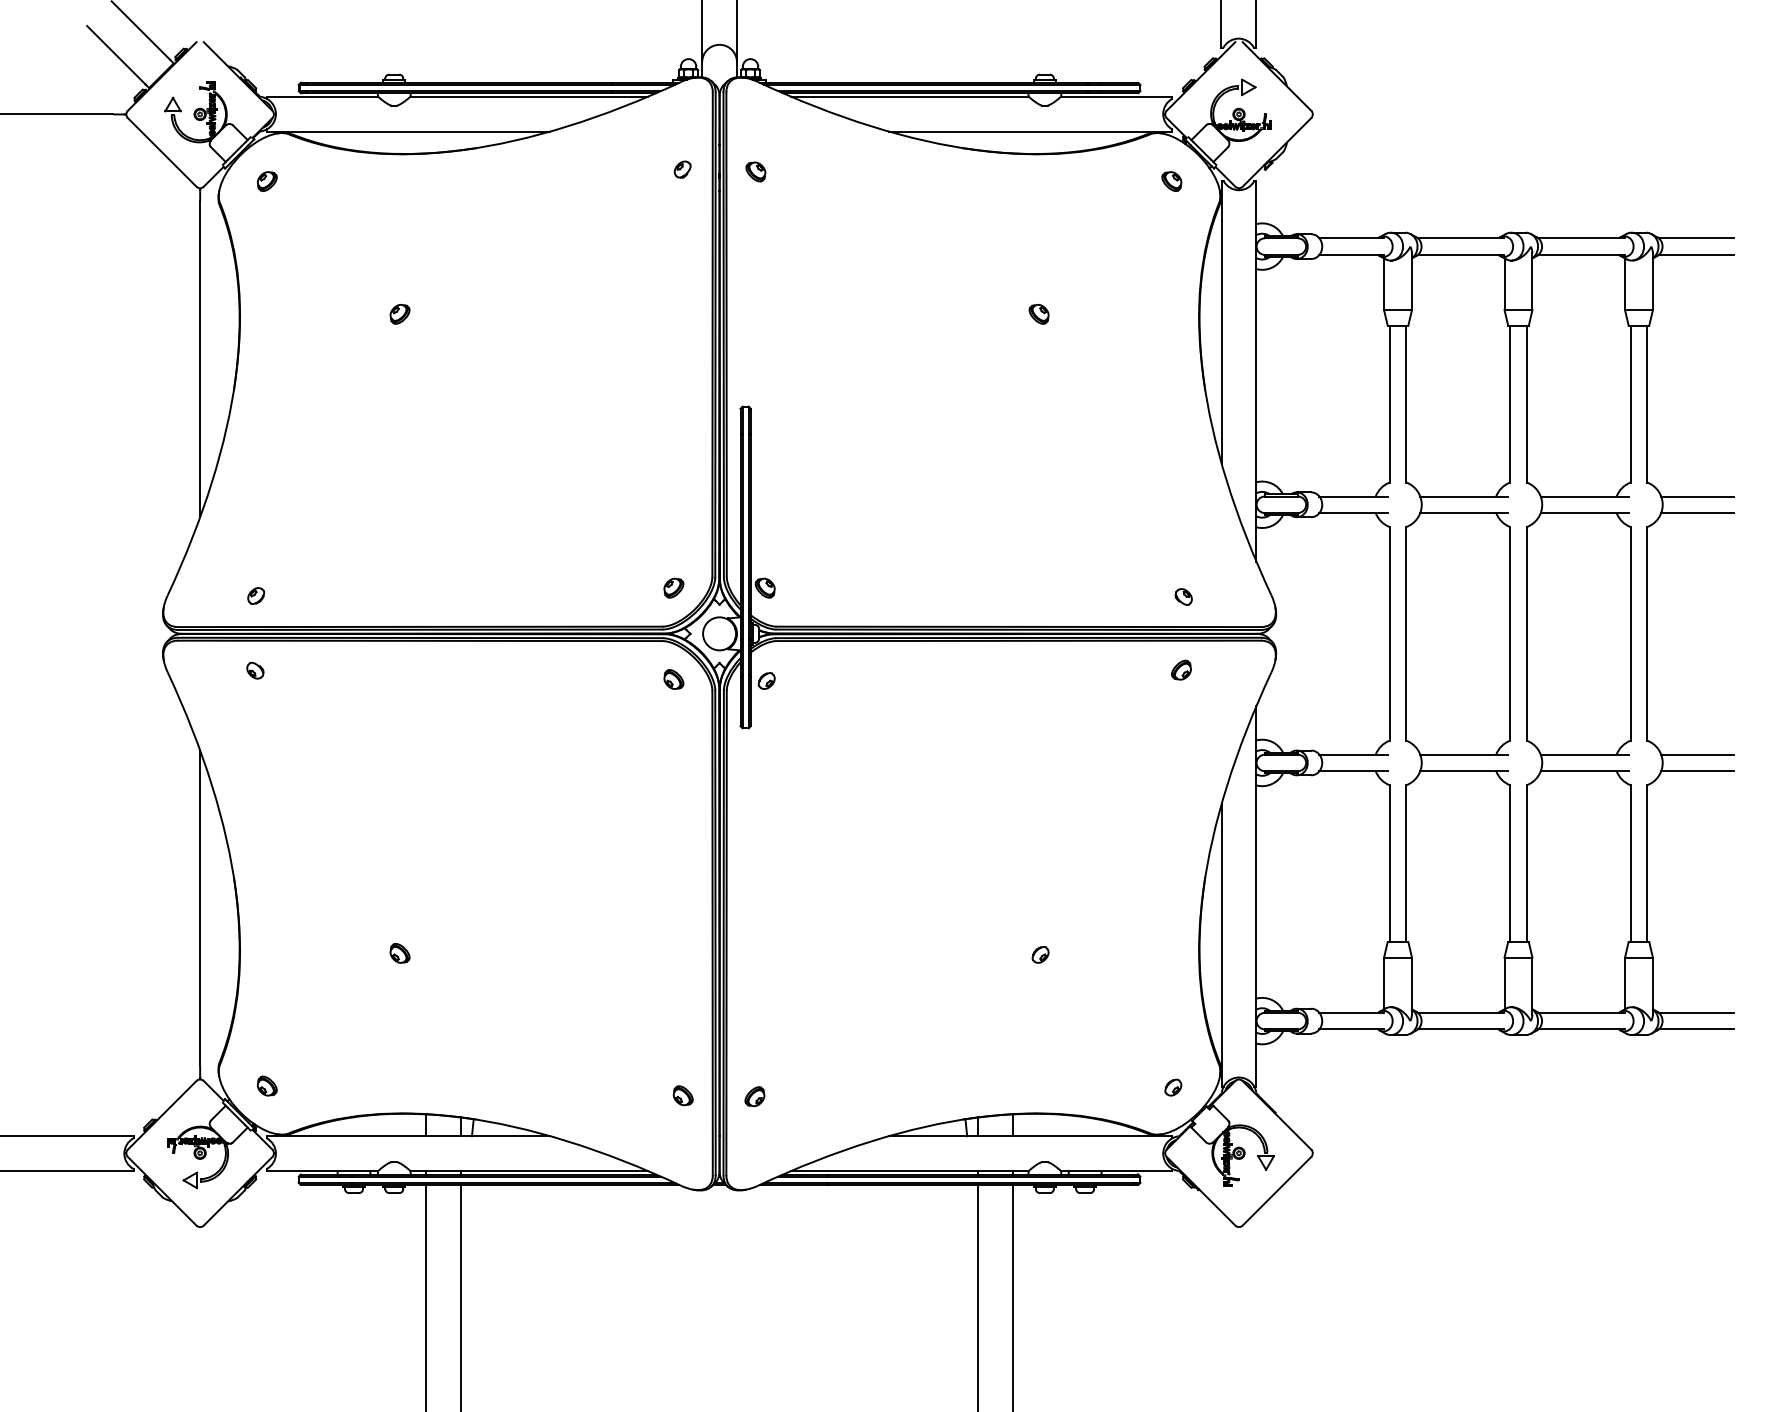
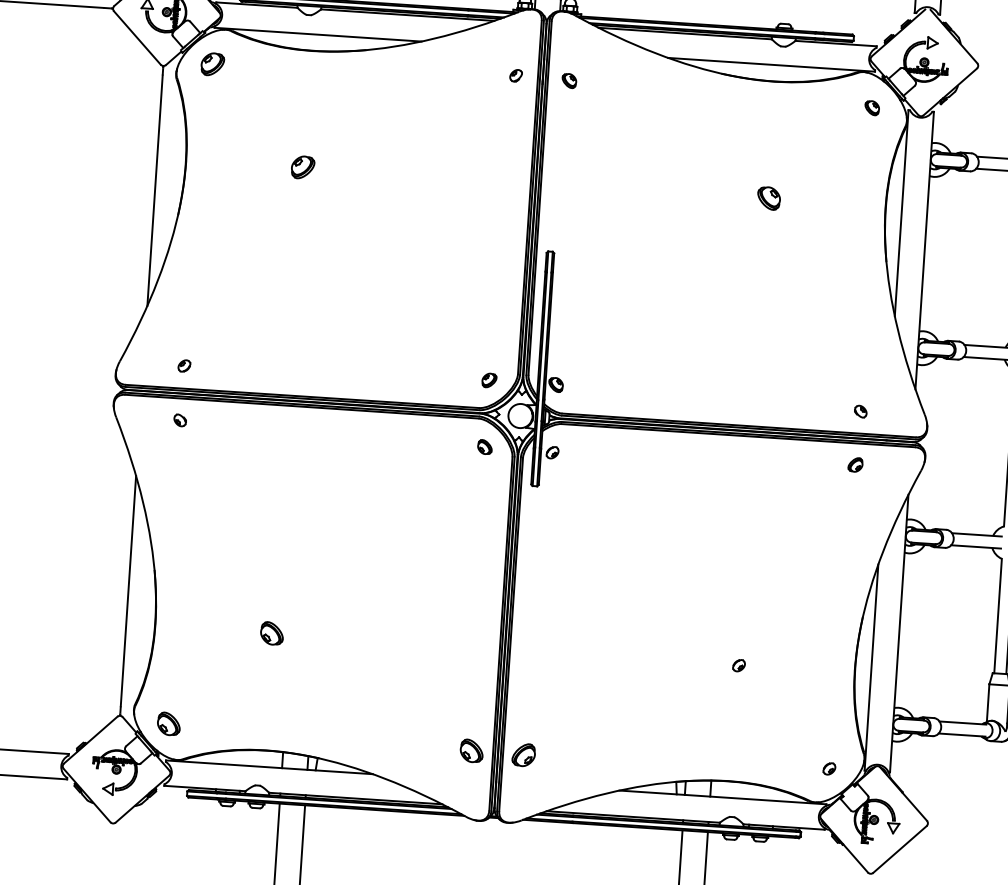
part: (266, 181) -> (212, 64), size x1.6
part: (399, 314) -> (302, 167), size x1.6
part: (1038, 314) -> (768, 198), size x1.6
part: (399, 953) -> (271, 633), size x1.6
part: (266, 1085) -> (168, 723), size x1.6
part: (682, 1095) -> (471, 750), size x1.6
part: (754, 1096) -> (523, 755), size x1.6

